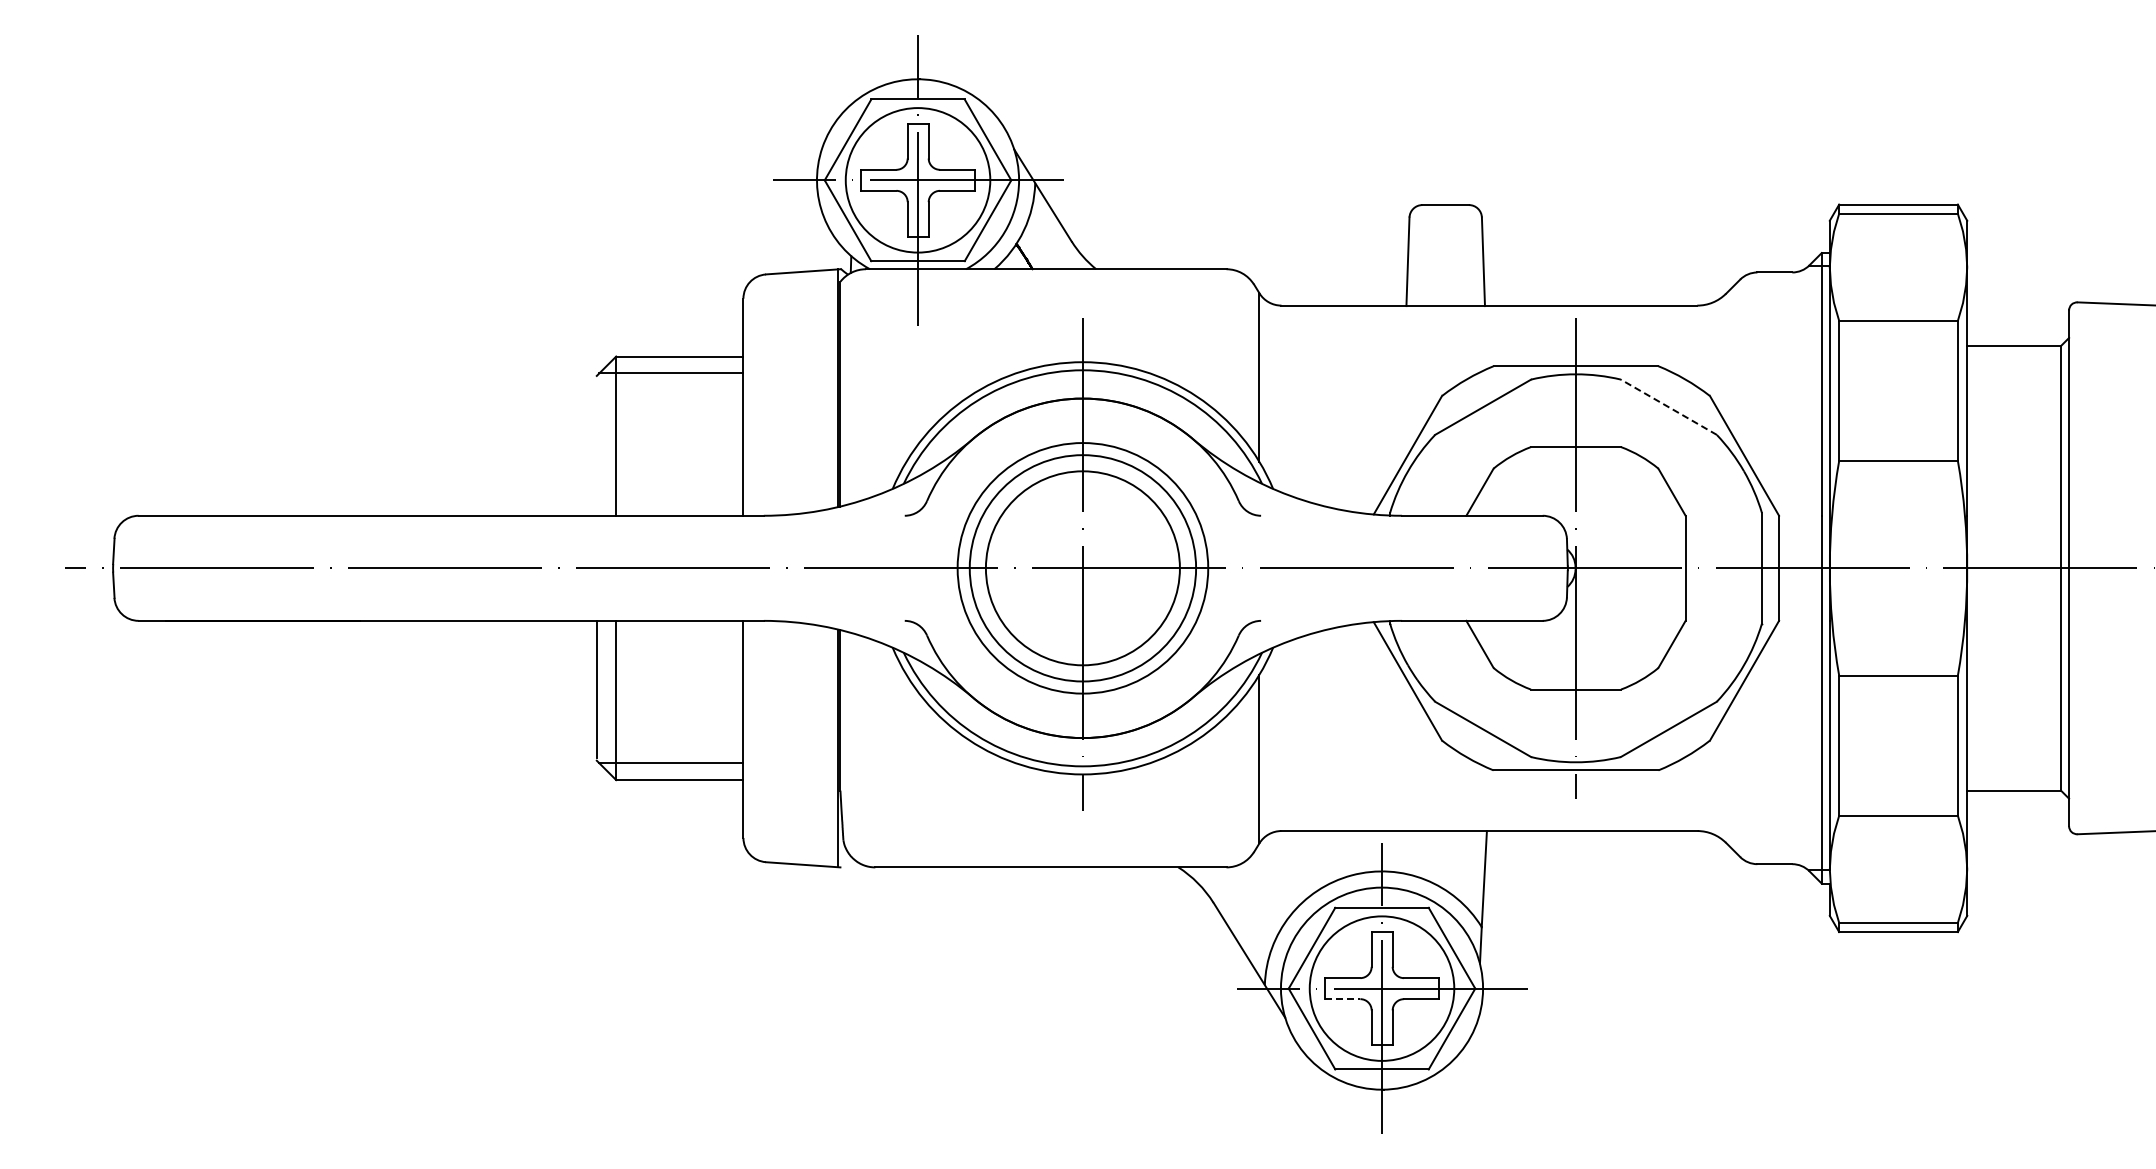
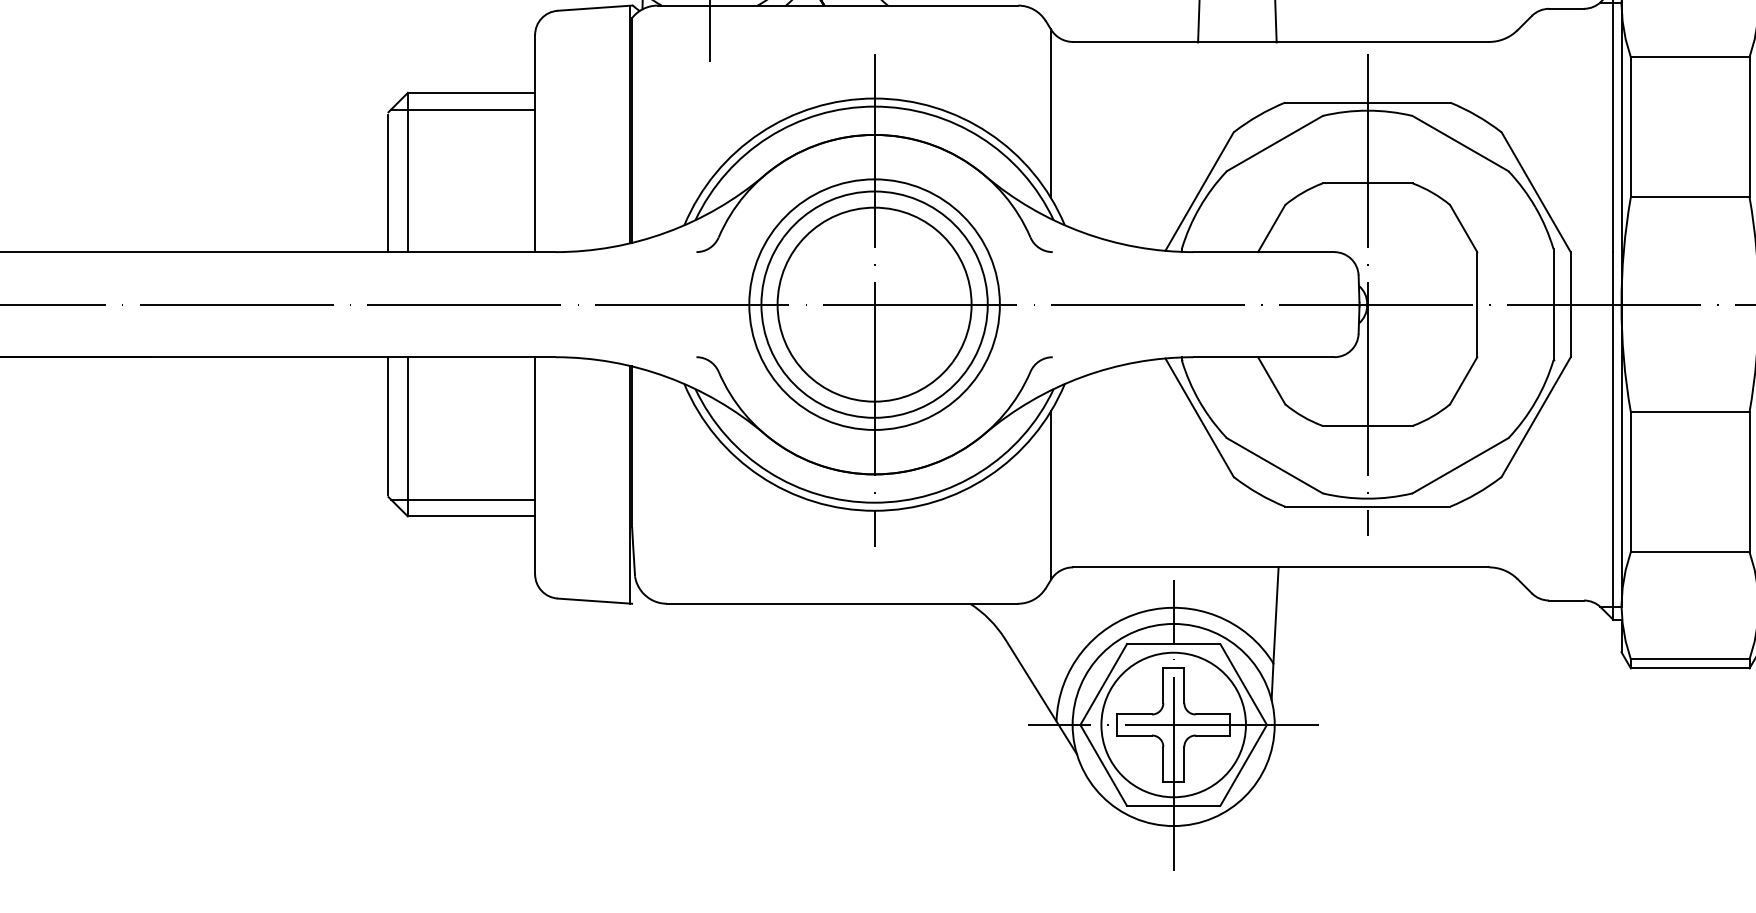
line: (1668, 407) -> (1460, 143), dashed -> solid
line: (596, 446) -> (388, 182), added
line: (1343, 999) -> (1135, 735), dashed -> solid

